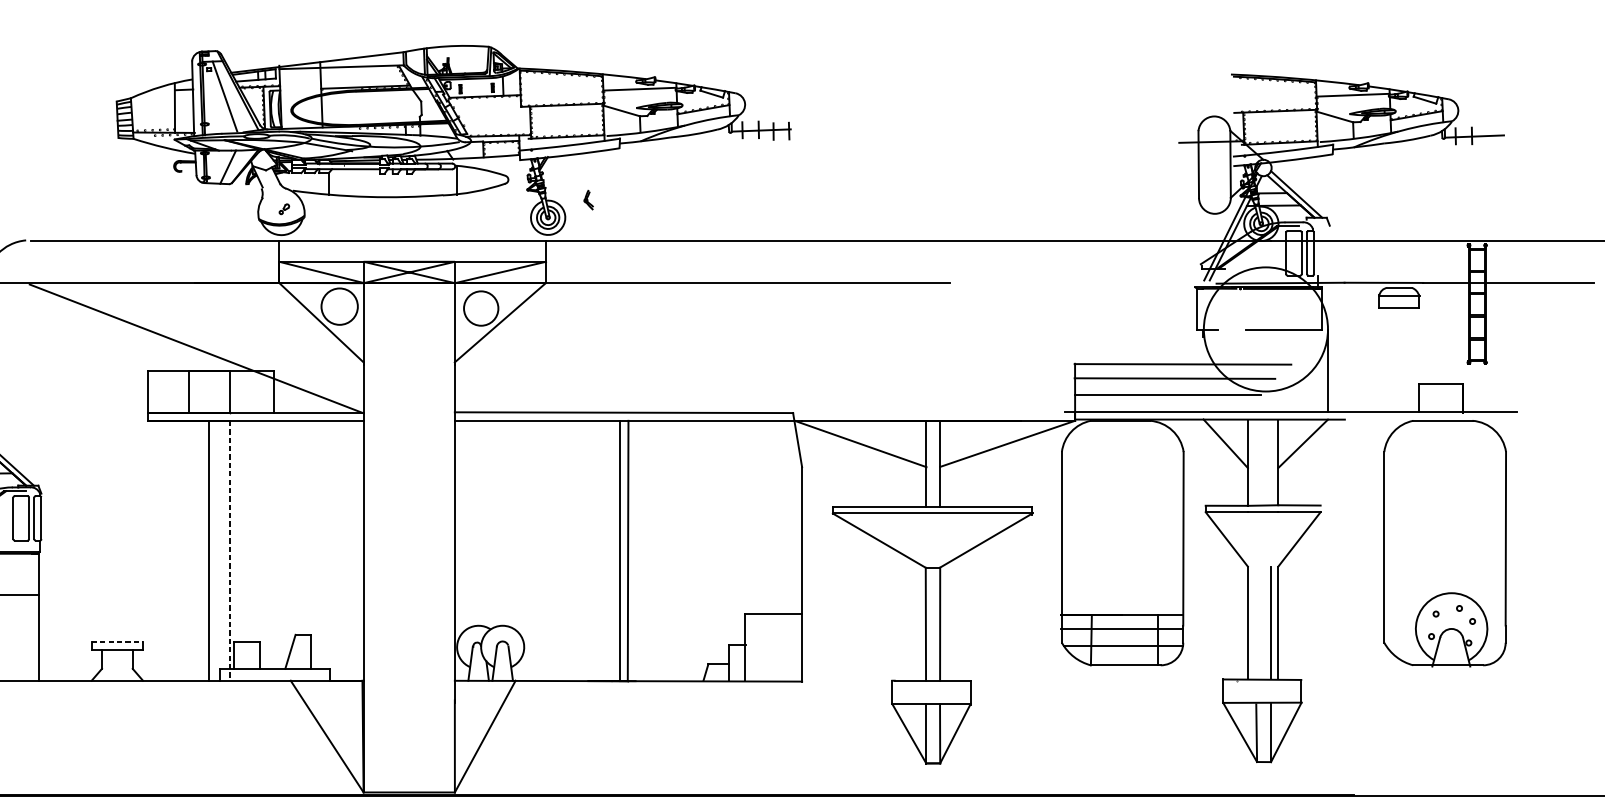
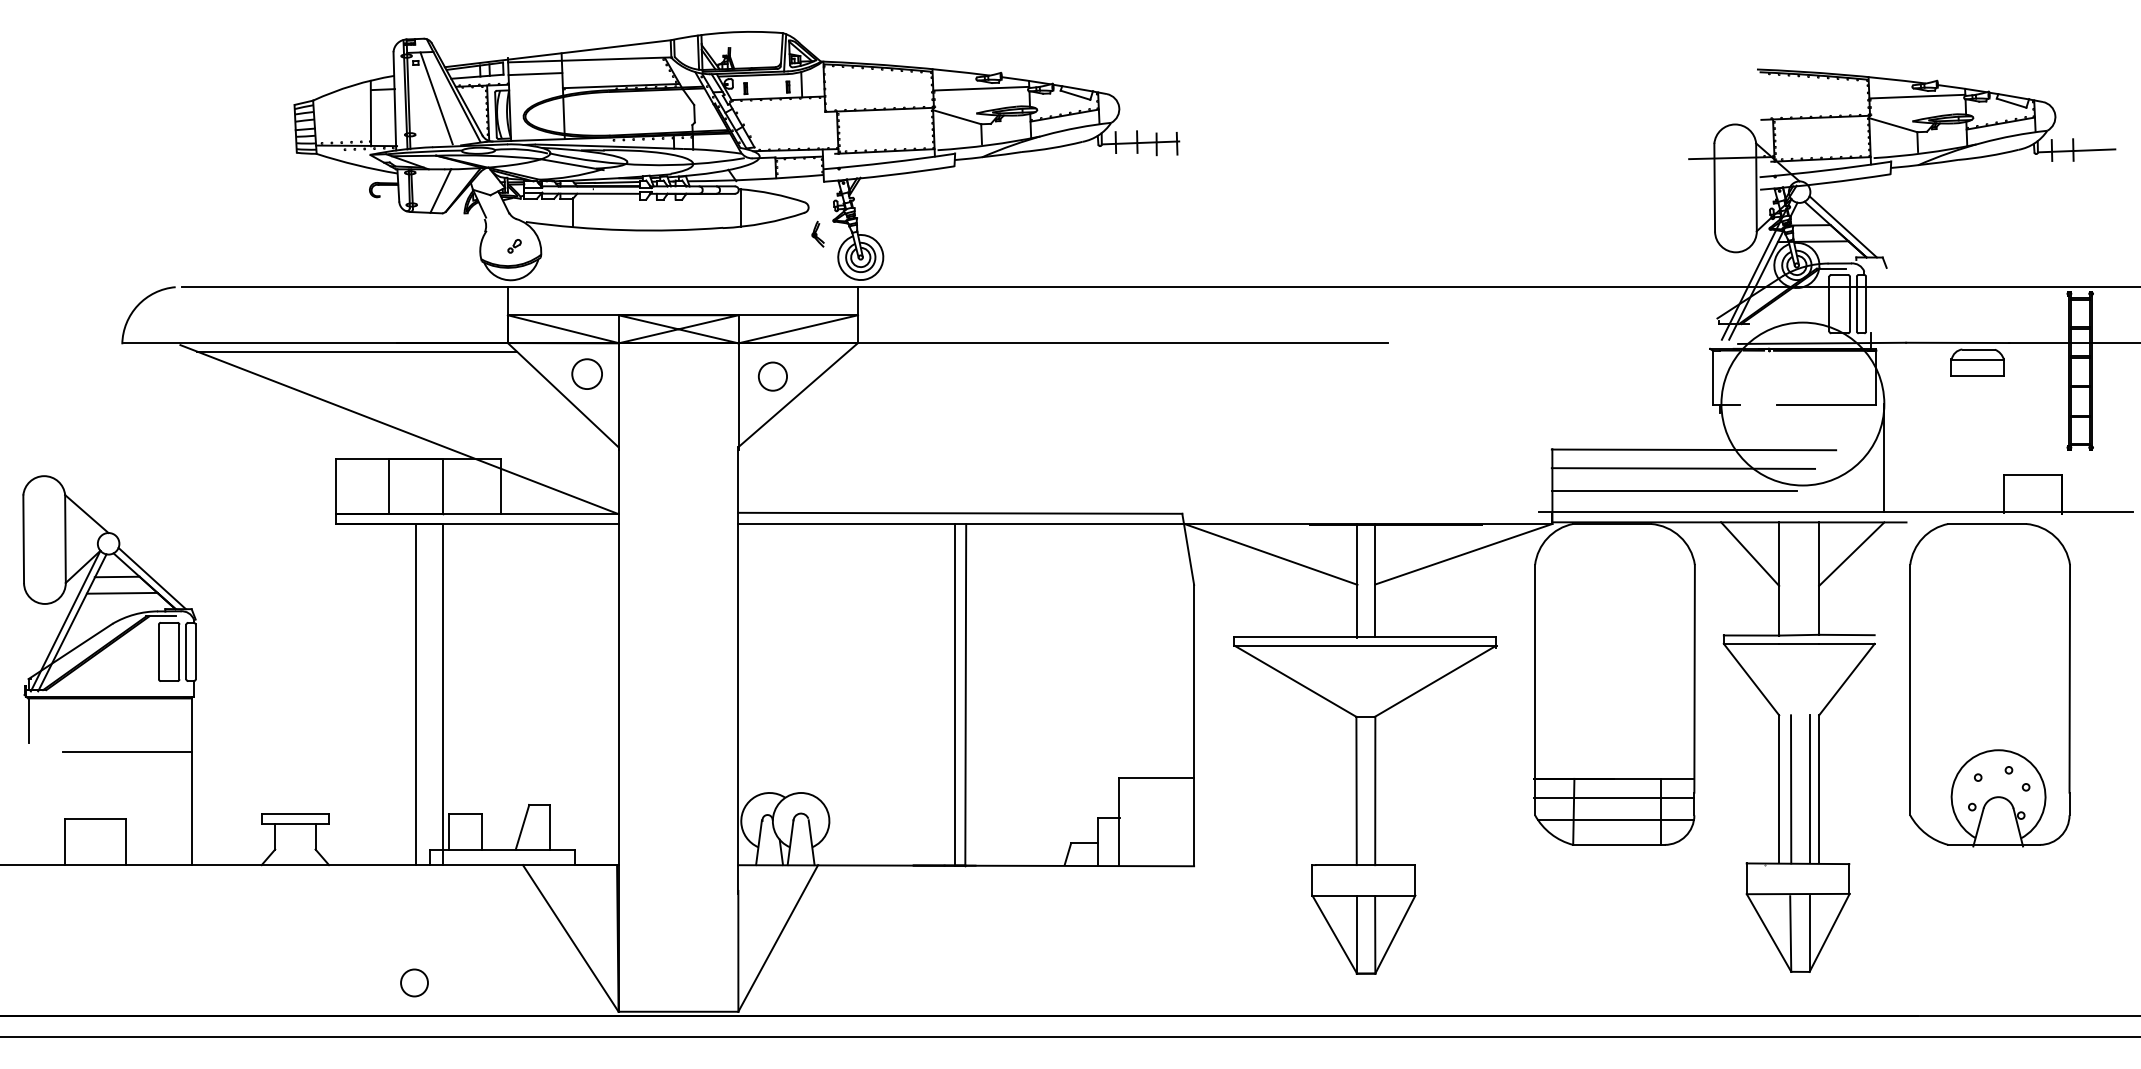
line: (300, 78) -> (535, 74), added
part: (588, 199) -> (817, 233), moved
line: (163, 289) -> (356, 351), added
circle: (339, 306) -> (587, 374), size x0.62
circle: (480, 308) -> (772, 376), size x0.62
part: (1444, 543) -> (1989, 685), moved
line: (229, 550) -> (442, 694), dashed -> solid
line: (1257, 623) -> (1791, 789), added
line: (117, 641) -> (295, 813), dashed -> solid
circle: (208, 770) -> (414, 982), added

